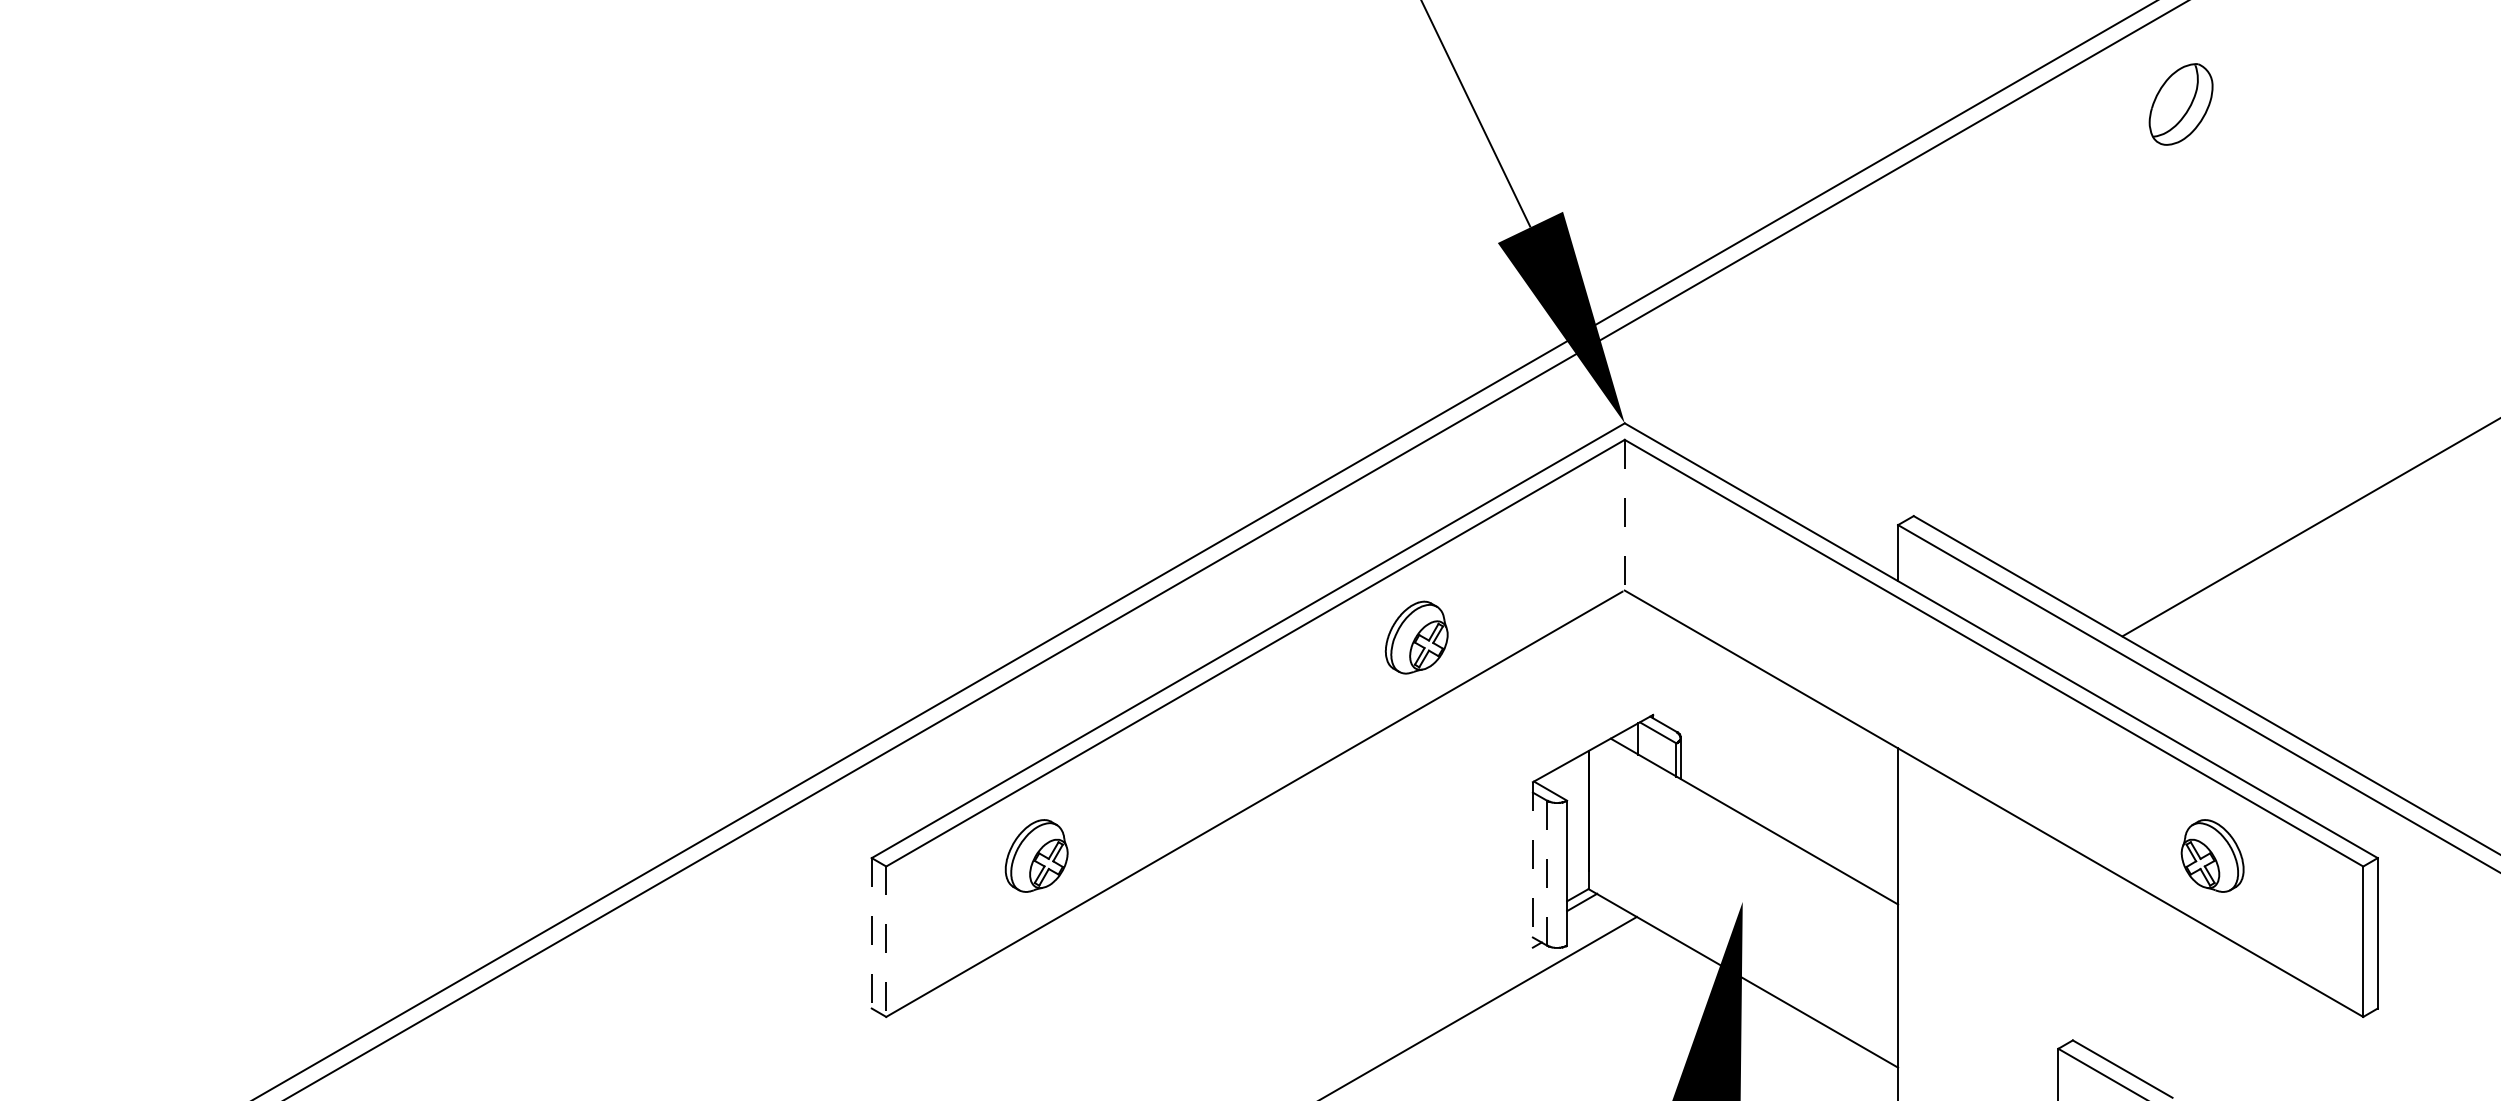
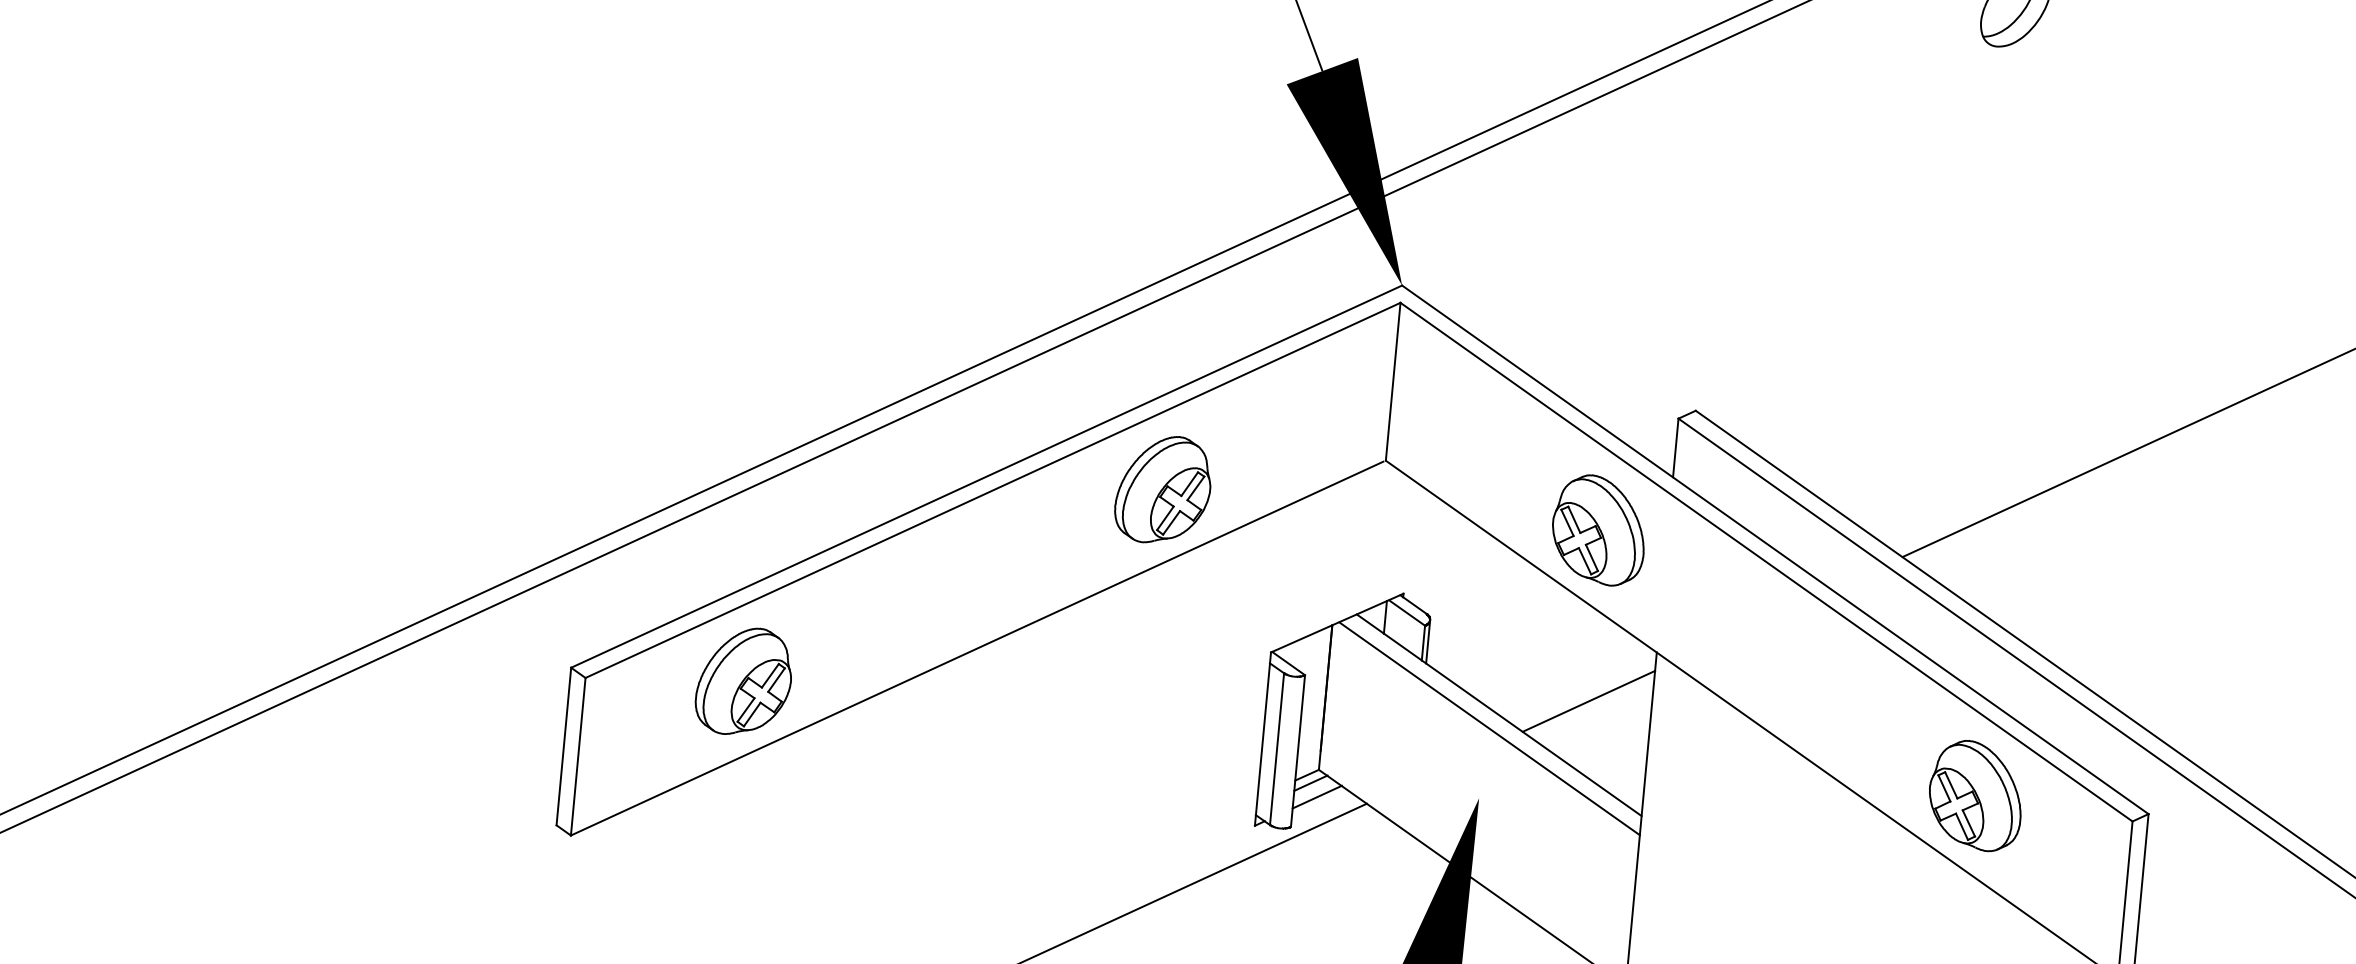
line: (1624, 515) -> (1392, 382), dashed -> solid
part: (1416, 637) -> (1163, 489), size x1.43
part: (1832, 637) -> (1598, 530), added
line: (1838, 800) -> (1589, 701), added
line: (1746, 834) -> (1489, 728), added
part: (1036, 855) -> (743, 681), size x1.43
part: (2212, 855) -> (1975, 795), size x1.43
line: (1532, 864) -> (1262, 738), dashed -> solid
line: (1547, 873) -> (1277, 749), dashed -> solid
line: (1589, 914) -> (1317, 796), added
line: (871, 933) -> (563, 746), dashed -> solid
line: (886, 942) -> (578, 757), dashed -> solid

